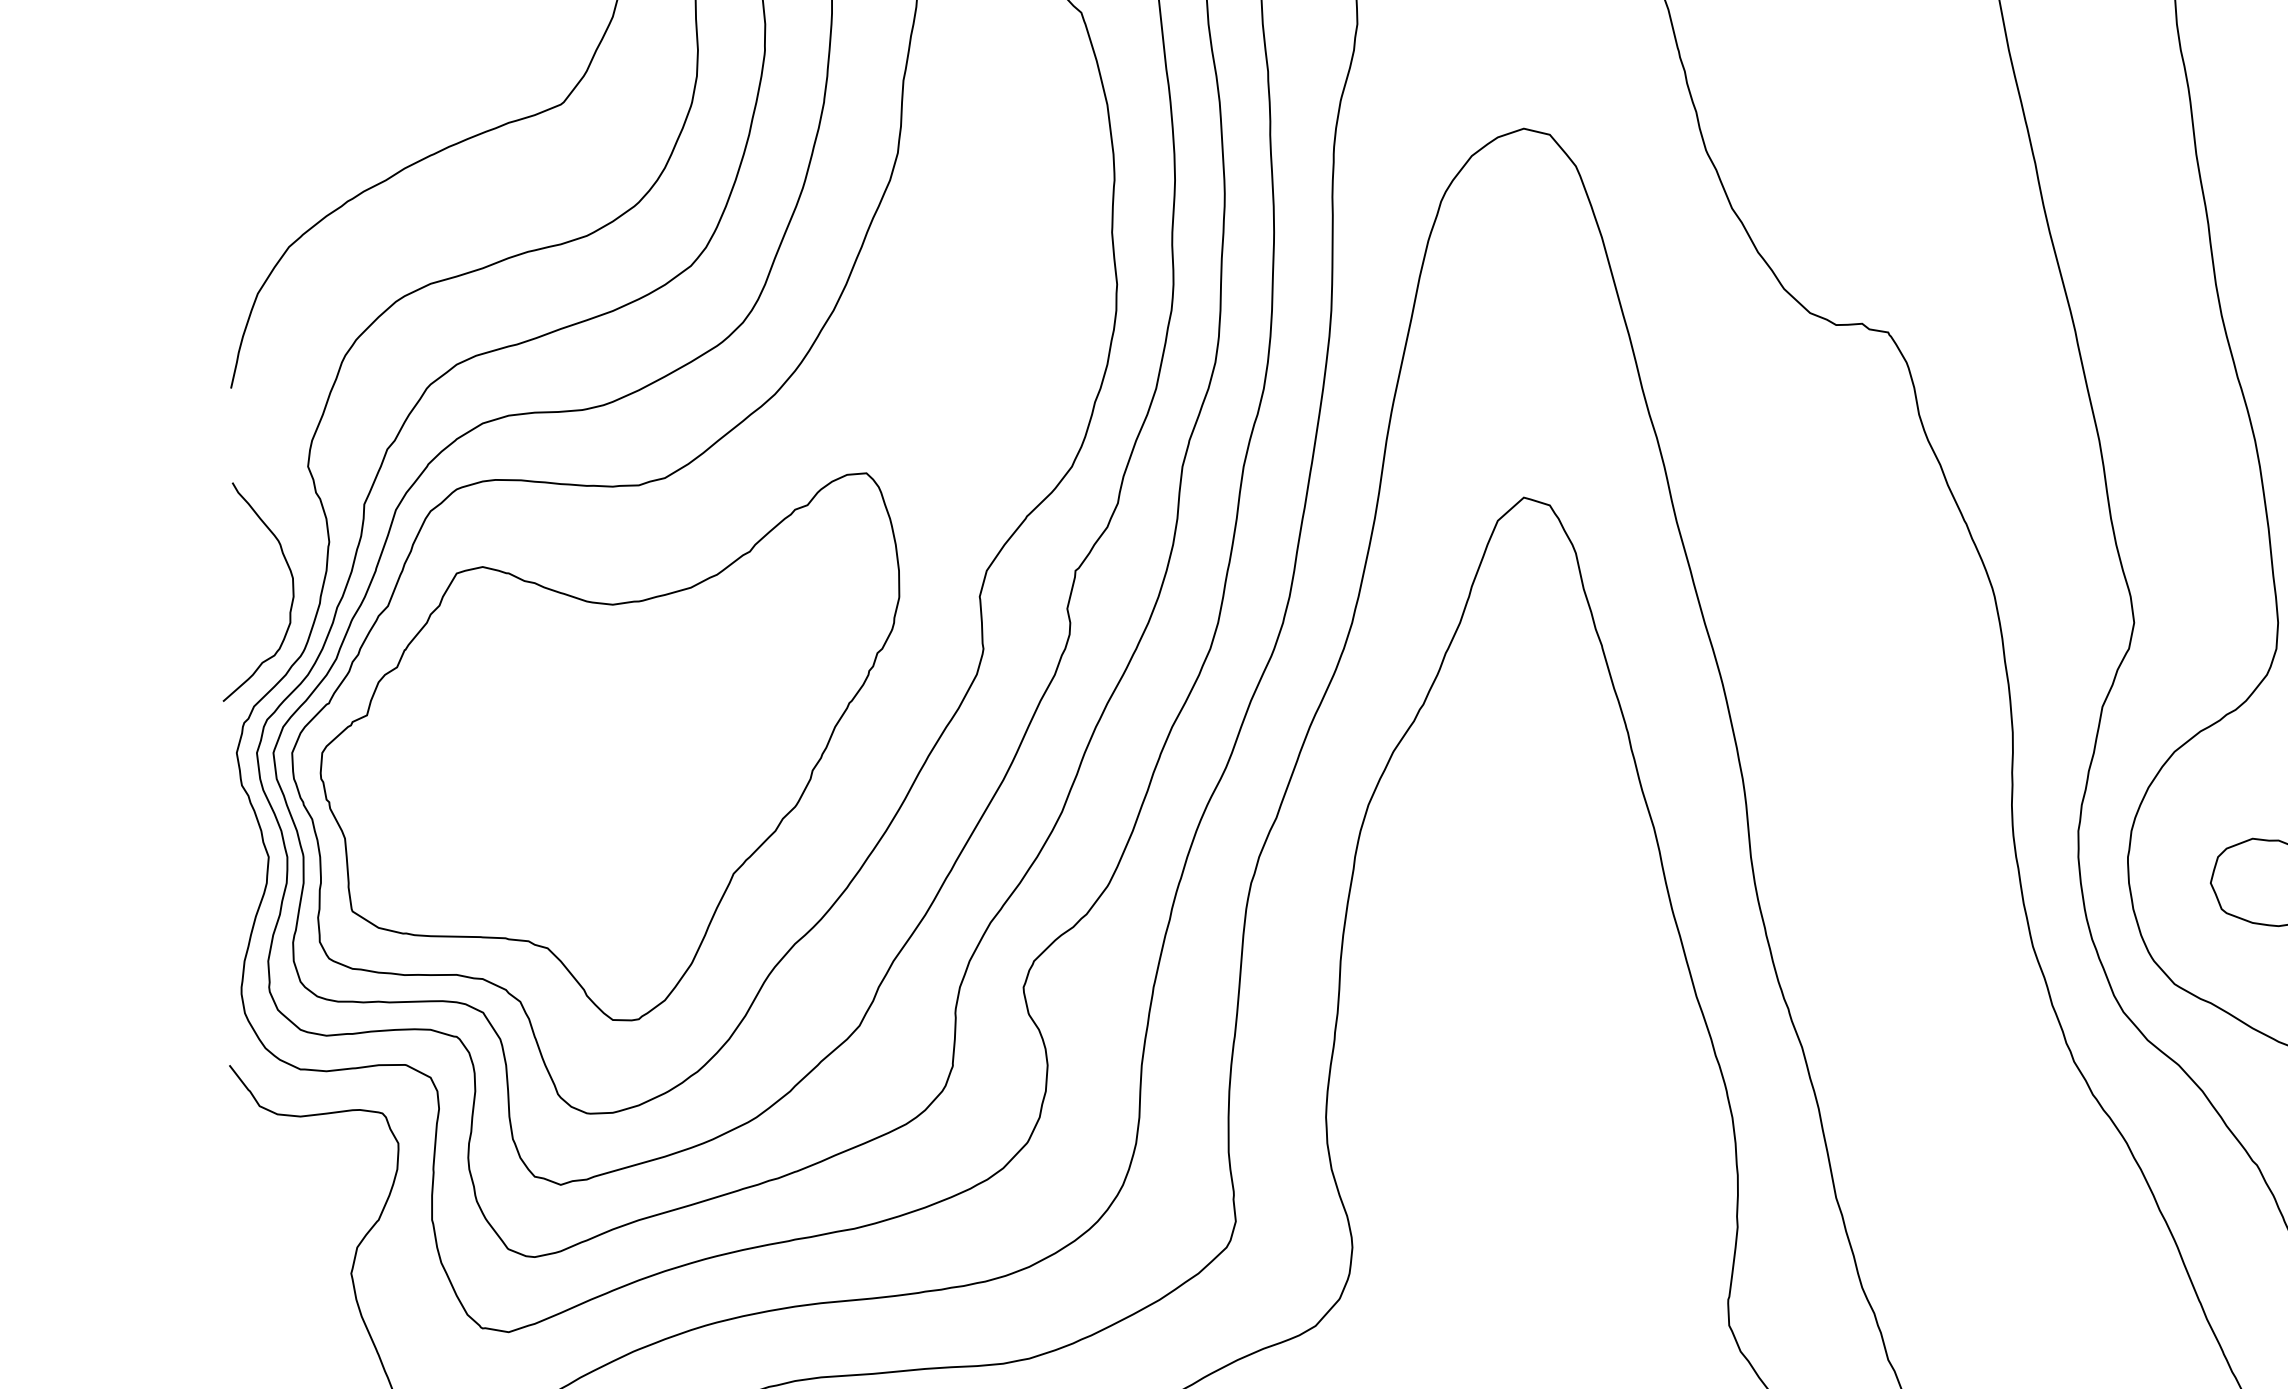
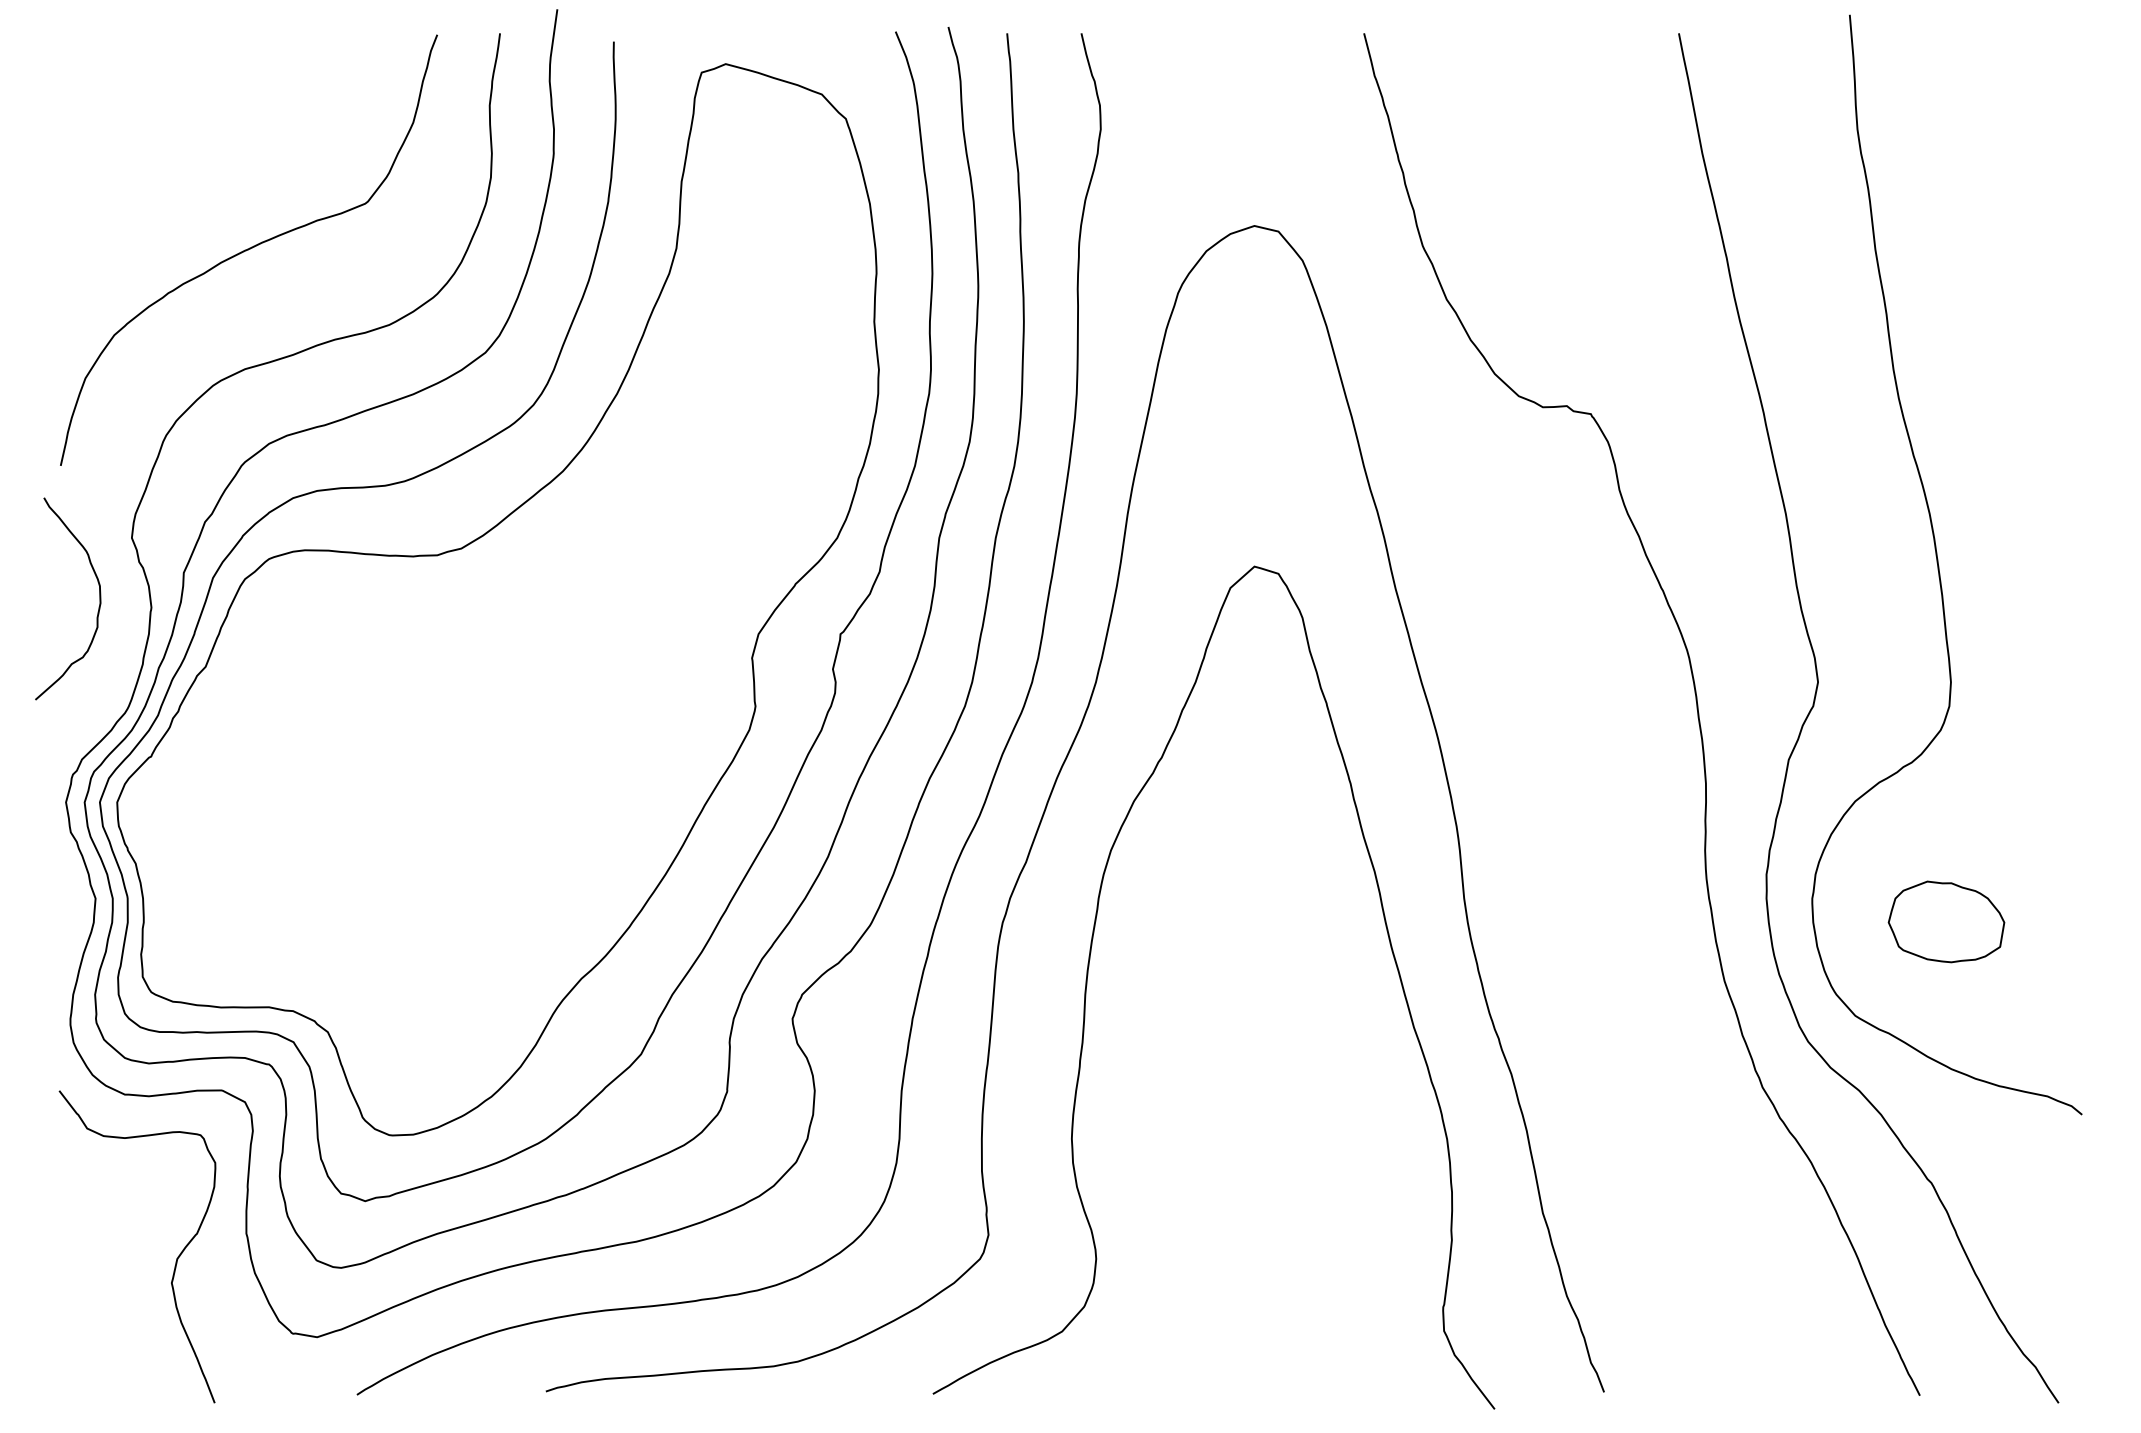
curve: (292, 591) -> (99, 598), moved
part: (609, 746) -> (410, 796), removed

